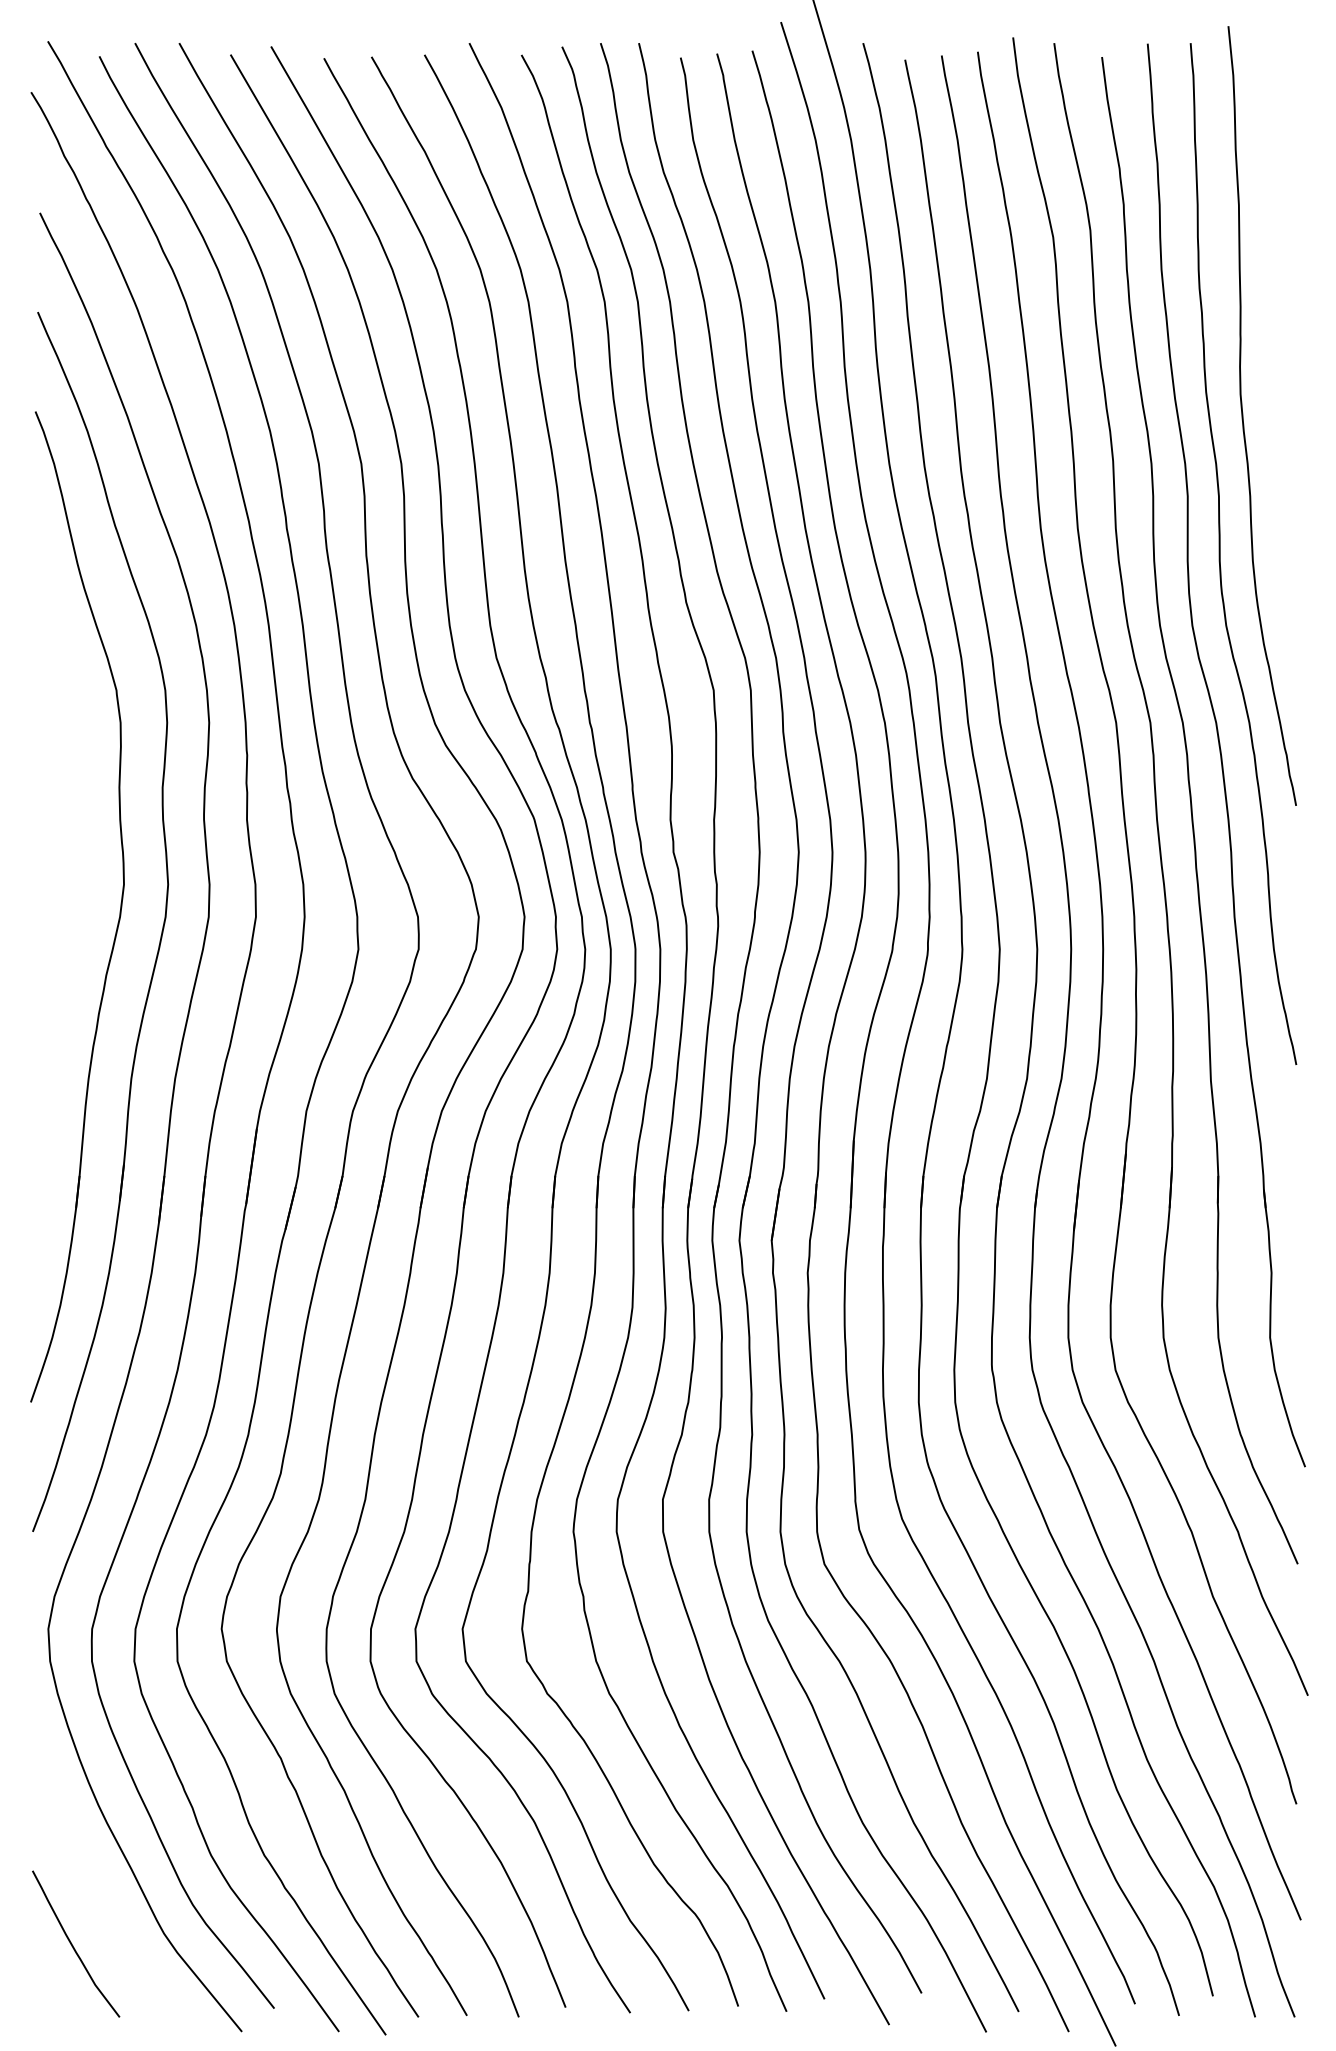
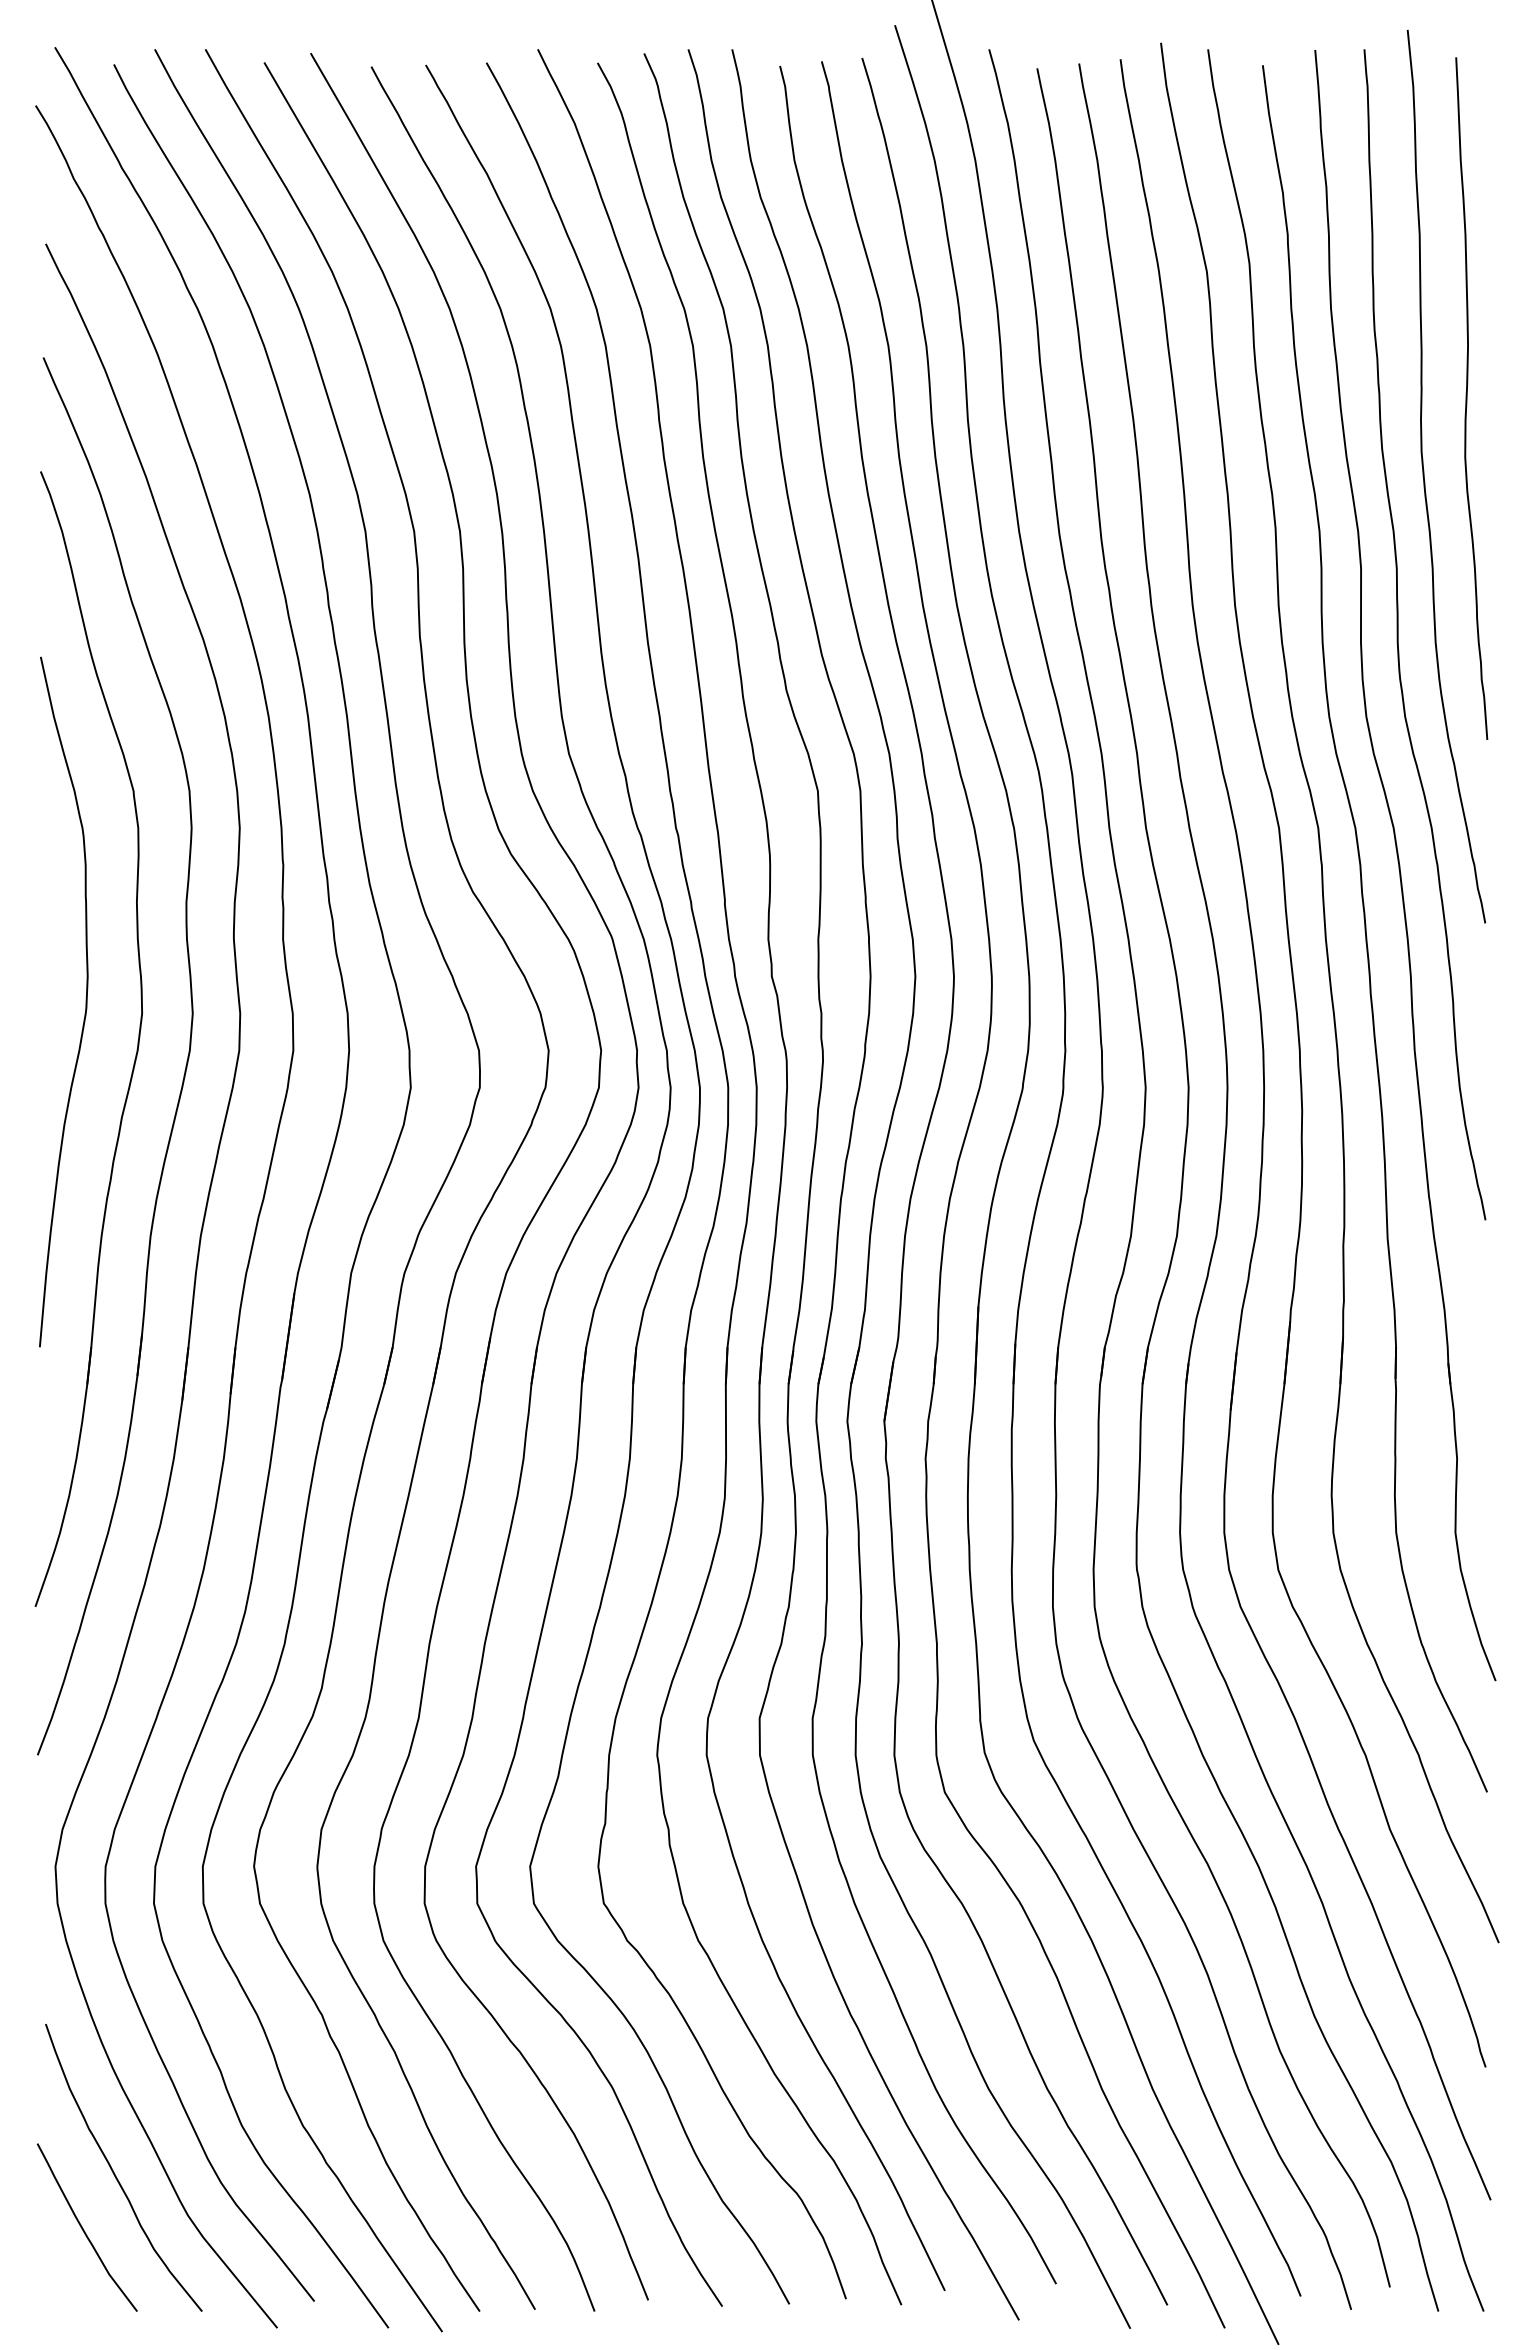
curve: (1280, 347) -> (1467, 398), added
curve: (74, 874) -> (85, 1001), added
curve: (99, 1896) -> (114, 2172), added

